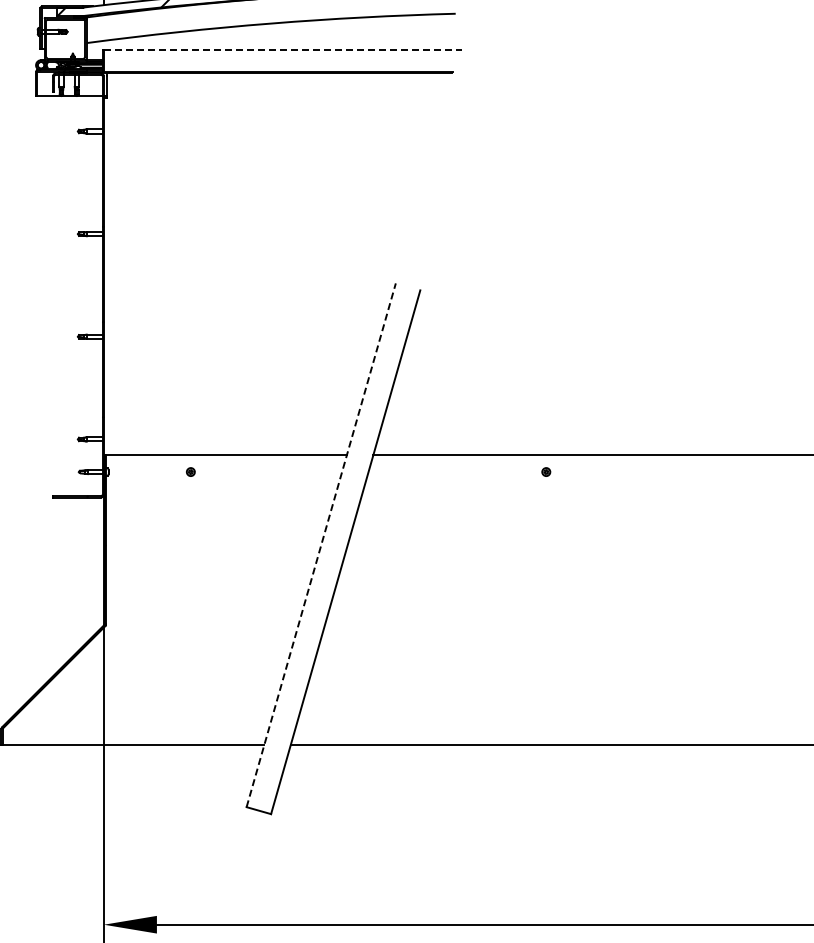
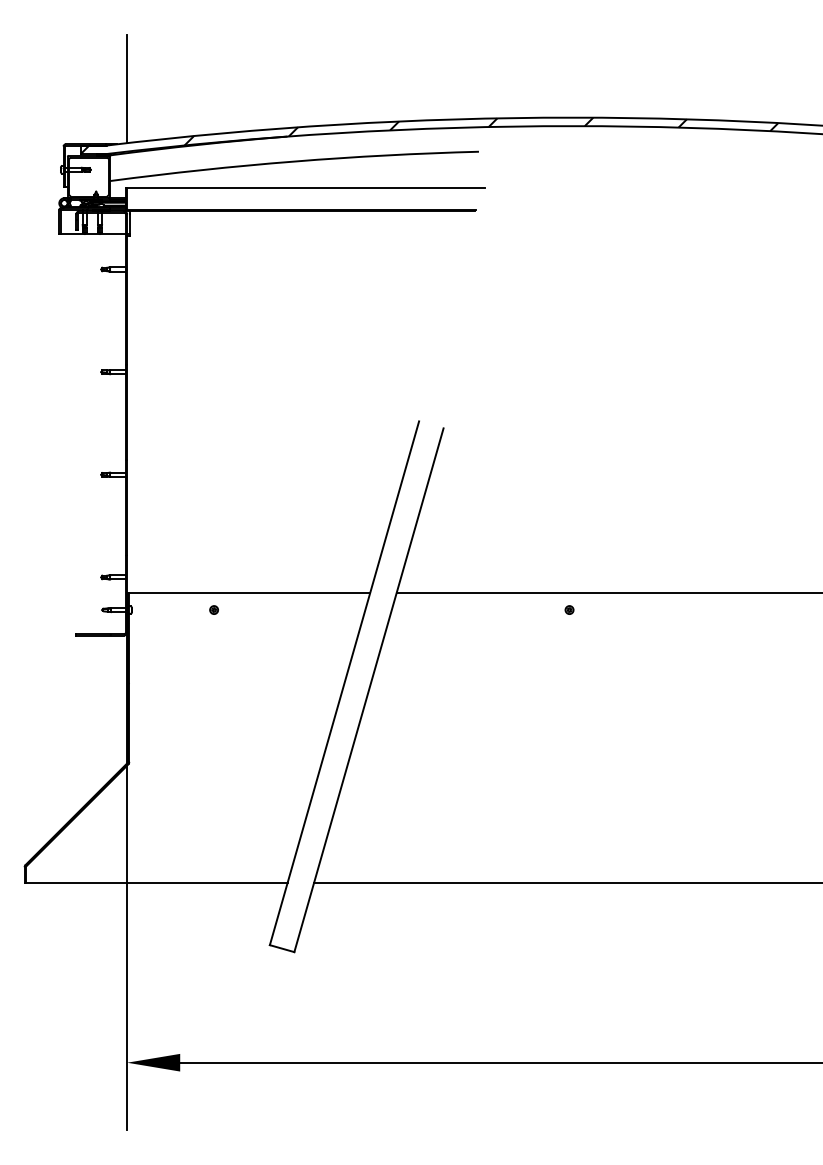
line: (283, 50) -> (306, 188), dashed -> solid
line: (321, 544) -> (344, 682), dashed -> solid

